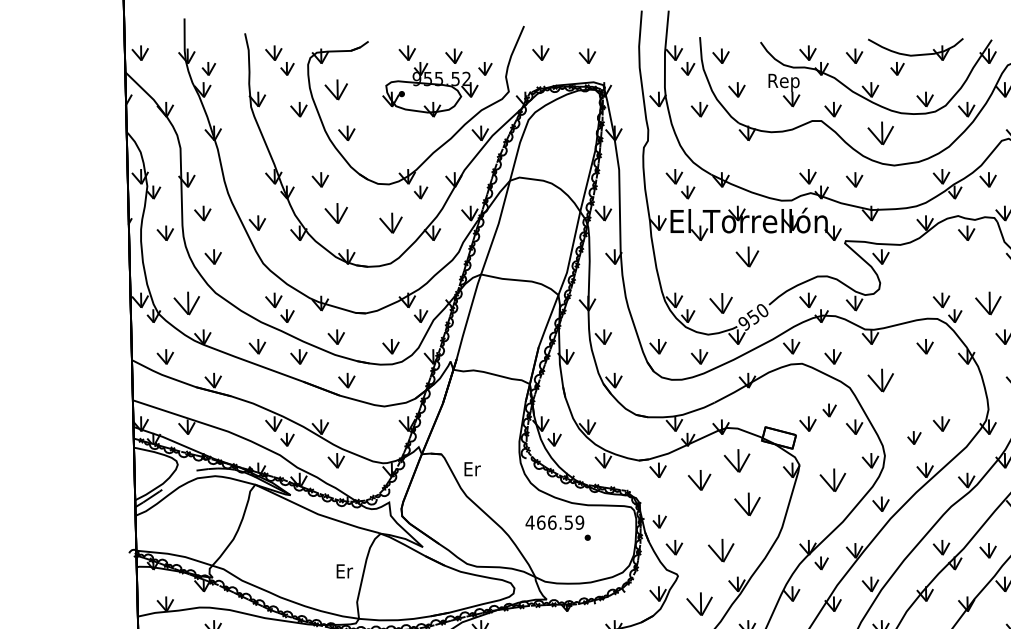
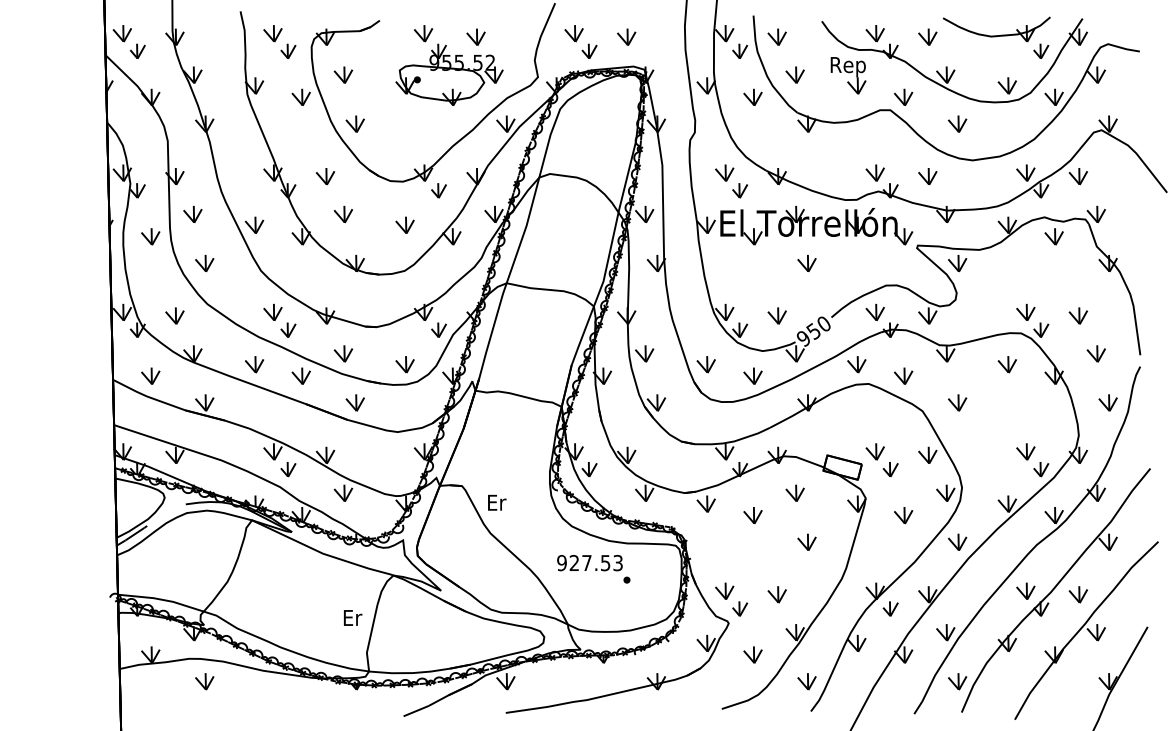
part: (208, 68) -> (137, 50), moved
part: (485, 68) -> (589, 50), moved
part: (897, 68) -> (1041, 50), moved
part: (336, 89) -> (343, 74), size x0.71
part: (880, 132) -> (957, 123), size x0.62
part: (336, 213) -> (343, 214), size x0.71
part: (390, 222) -> (404, 224), size x0.71
part: (746, 256) -> (806, 263), size x0.71
part: (186, 303) -> (174, 315), size x0.62
part: (720, 303) -> (776, 315), size x0.71
part: (987, 303) -> (1077, 315), size x0.62
part: (880, 380) -> (957, 402), size x0.62
part: (829, 410) -> (890, 469), moved
part: (914, 437) -> (1041, 469), moved
part: (736, 460) -> (794, 492), size x0.62
part: (699, 480) -> (752, 515), size x0.71
part: (833, 480) -> (903, 515), size x0.62
part: (746, 503) -> (806, 541), size x0.62
part: (660, 521) -> (740, 608), moved
text: (554, 523) -> (589, 563), 466.59 -> 927.53
part: (720, 550) -> (776, 594), size x0.62
part: (699, 603) -> (752, 654), size x0.62

